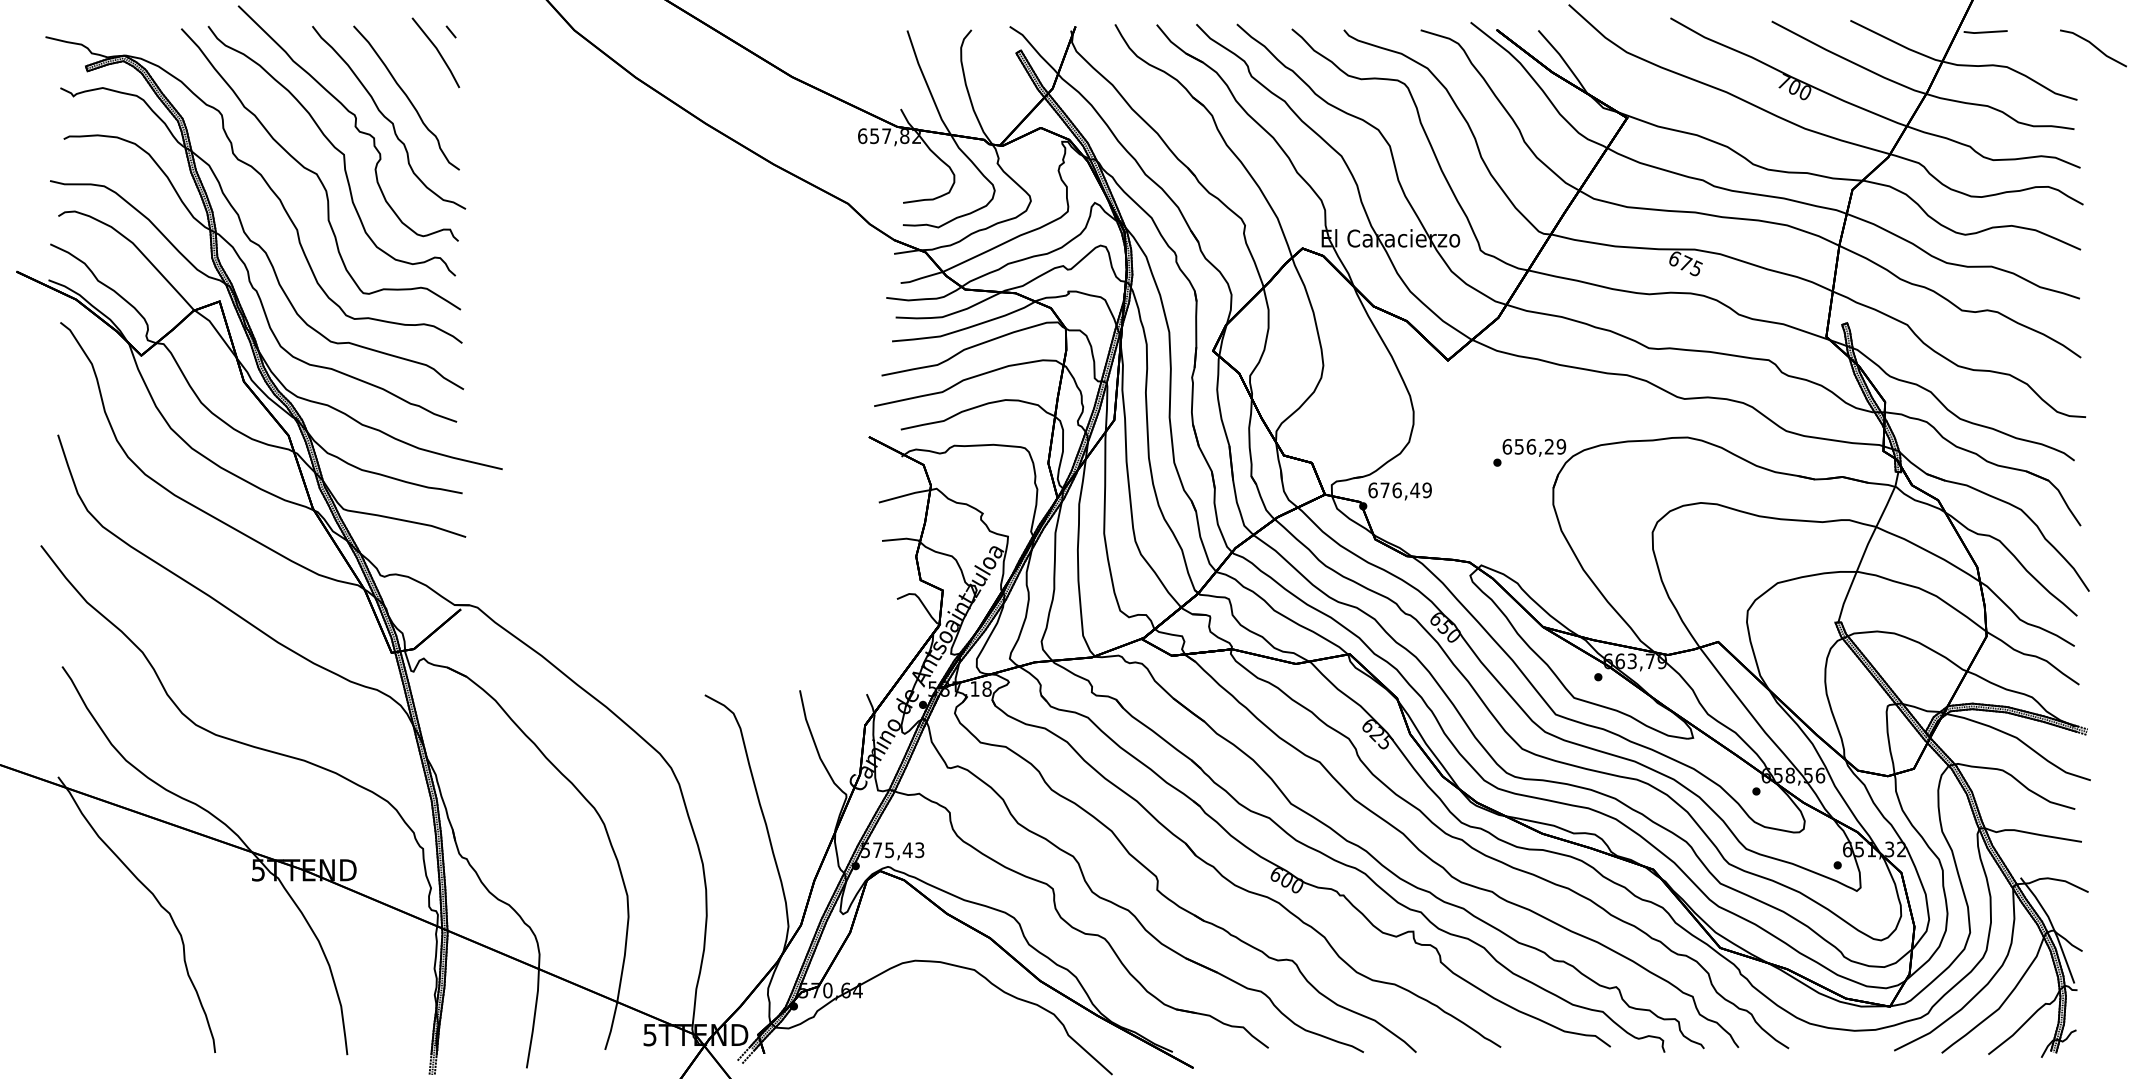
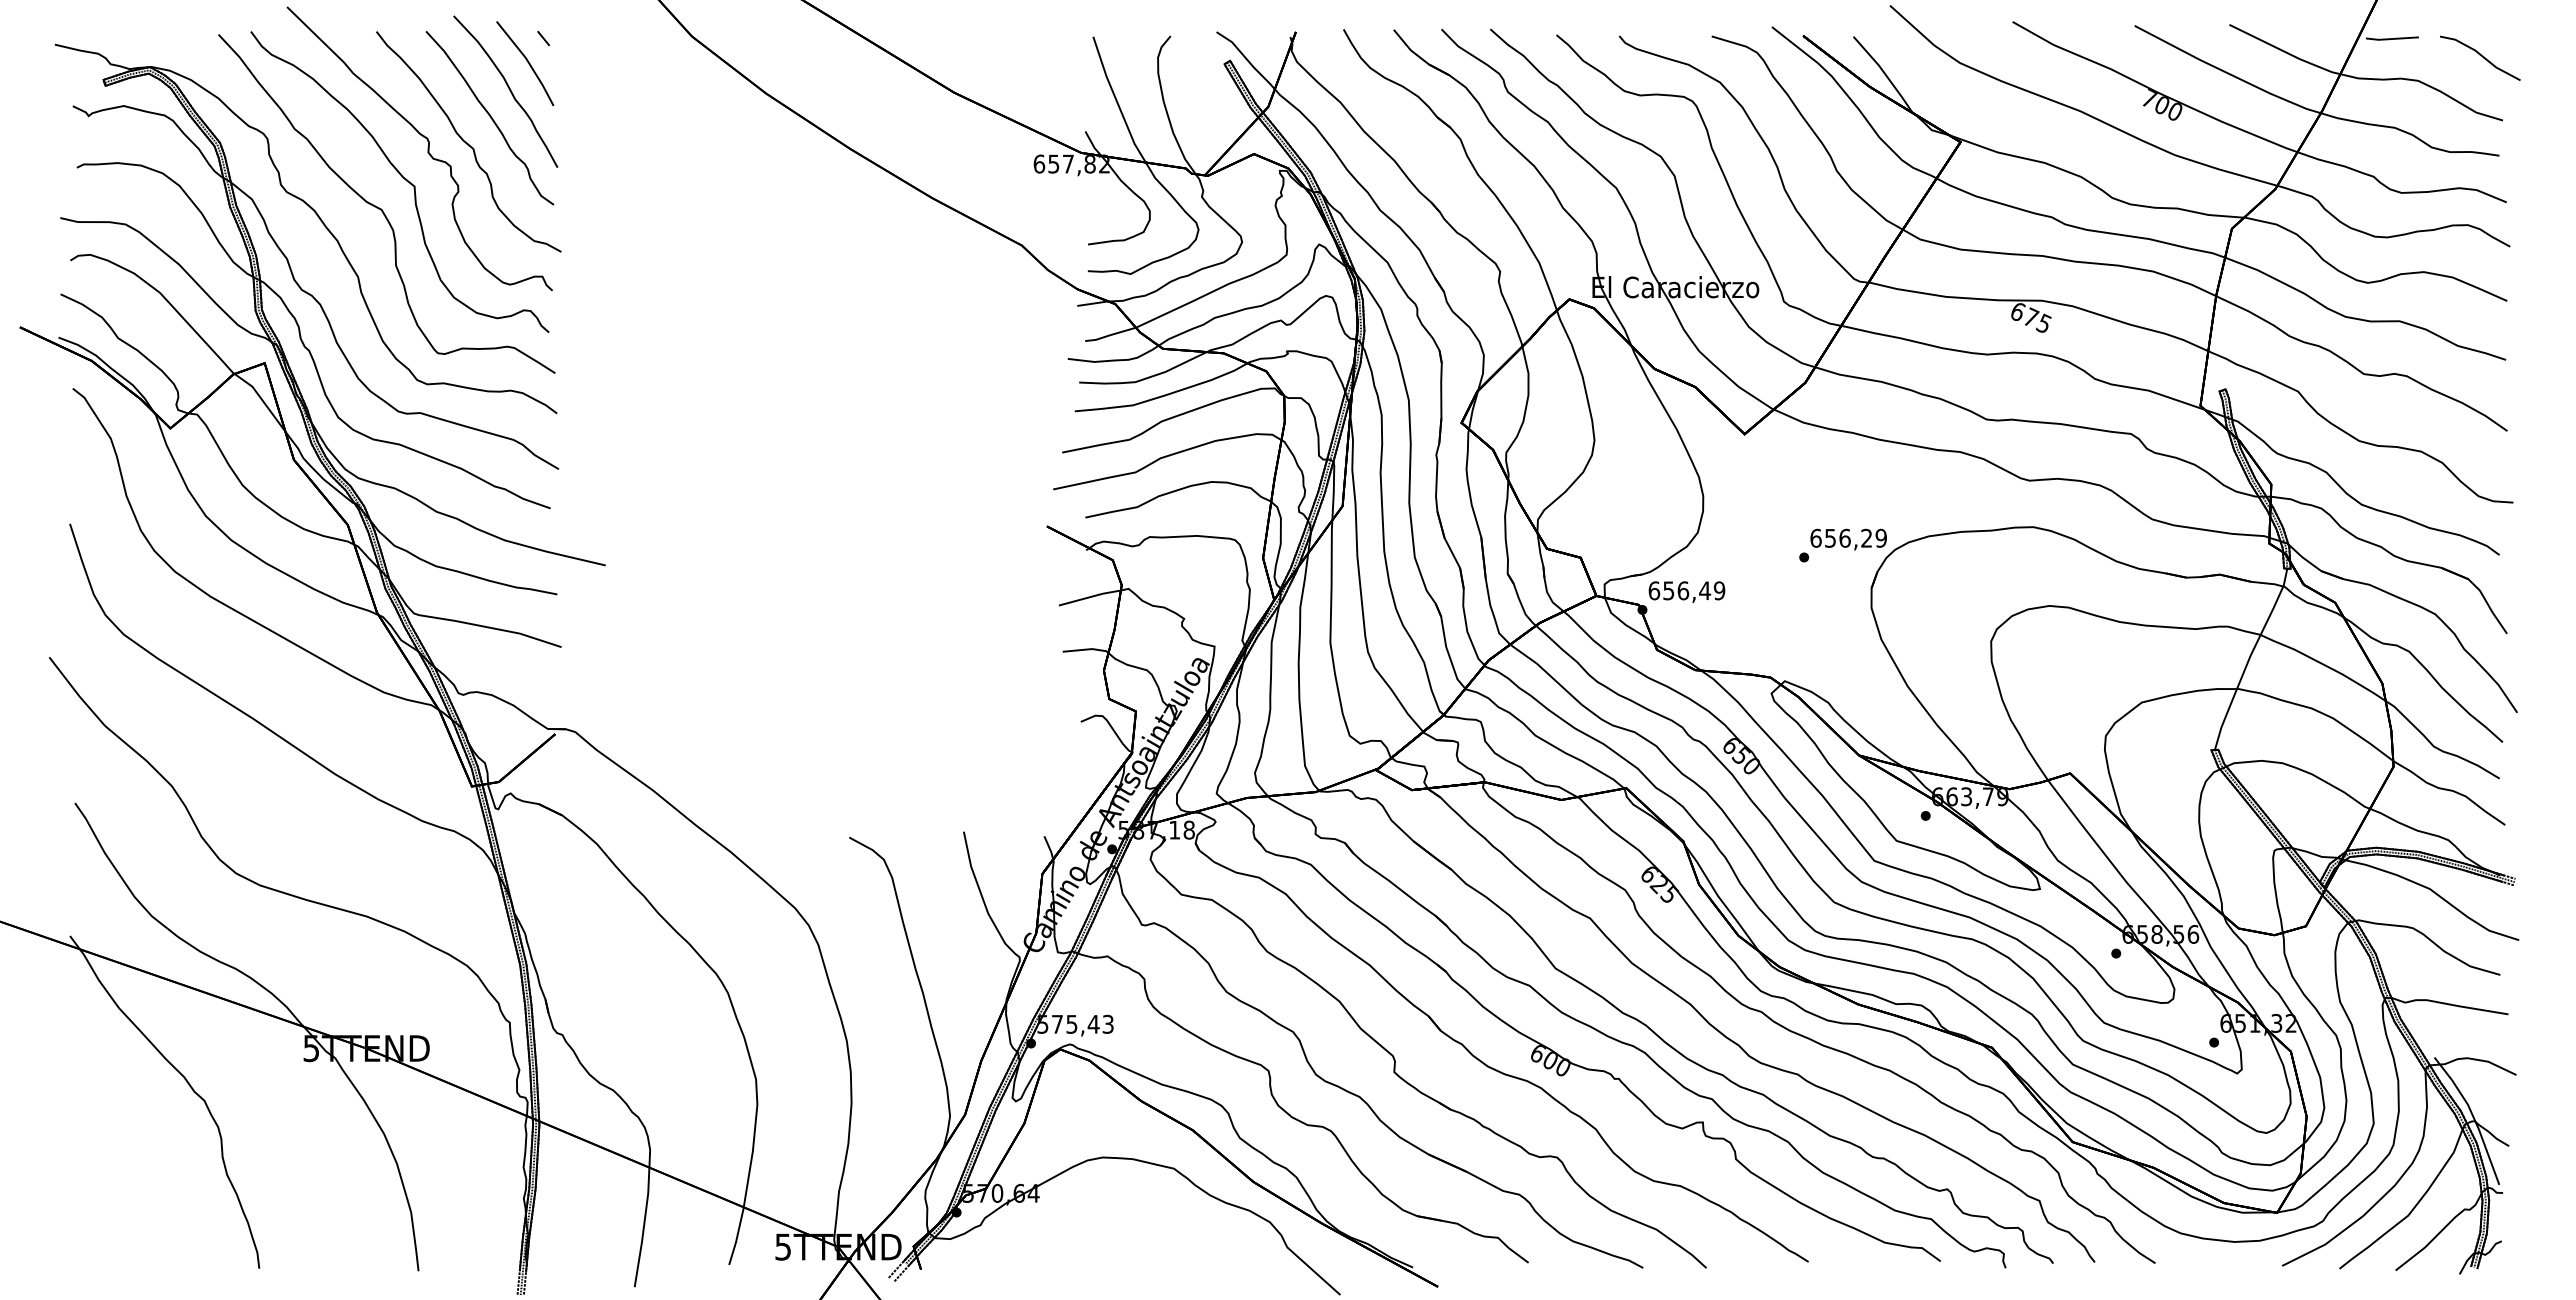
line: (2094, 46) -> (2481, 56), moved
curve: (422, 74) -> (508, 89), added
text: (1384, 490) -> (1668, 590), 676,49 -> 656,49

